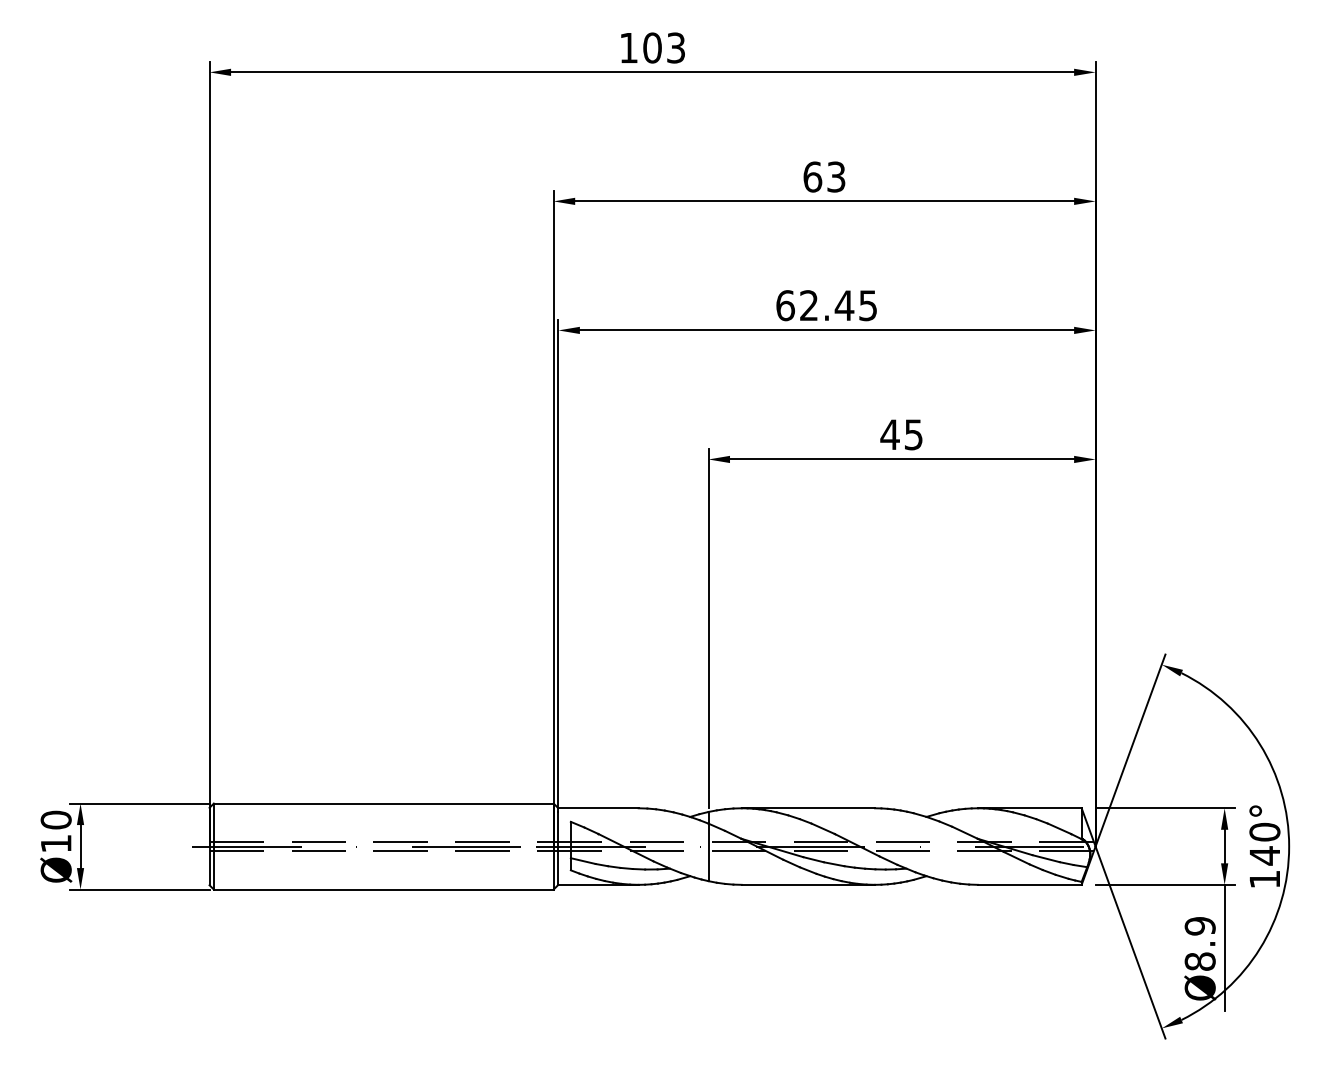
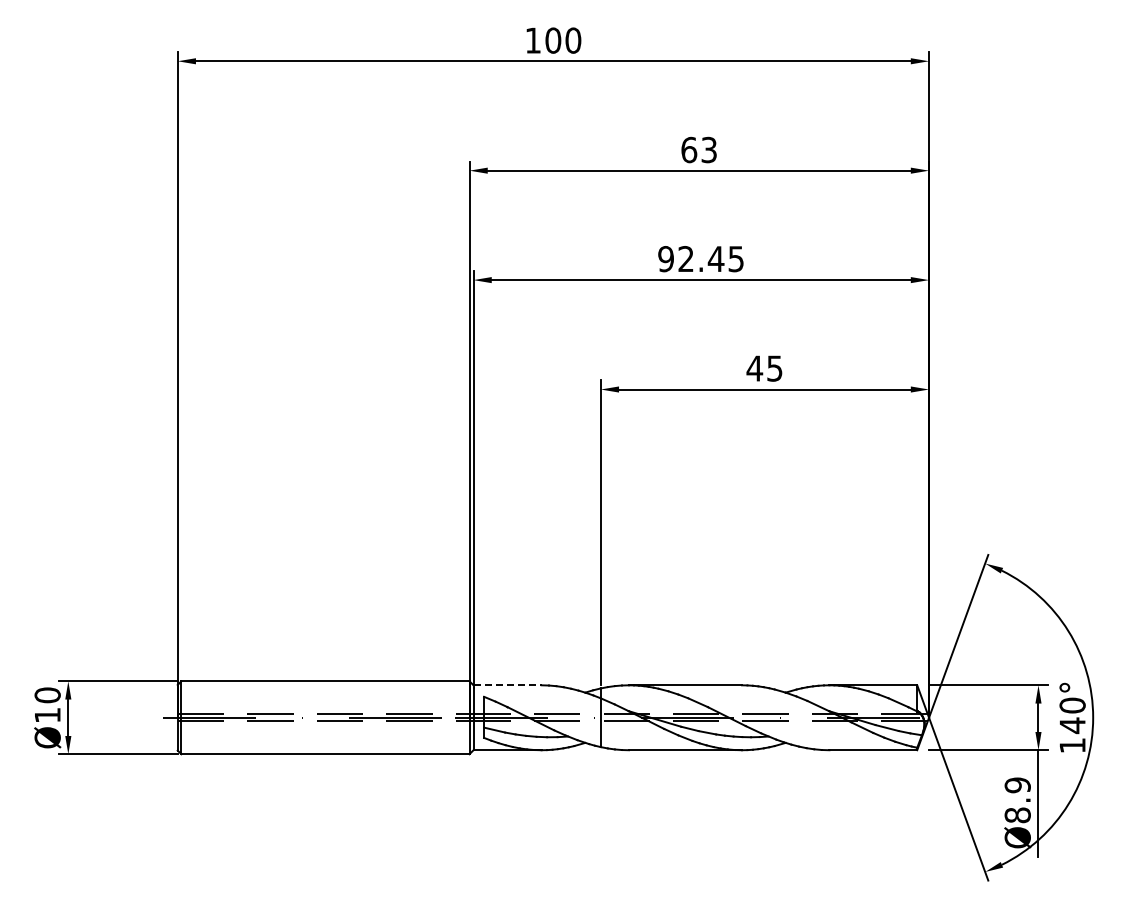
text: (676, 47) -> (573, 40), 103 -> 100
text: (785, 306) -> (666, 259), 62.45 -> 92.45
line: (599, 808) -> (508, 685), solid -> dashed

